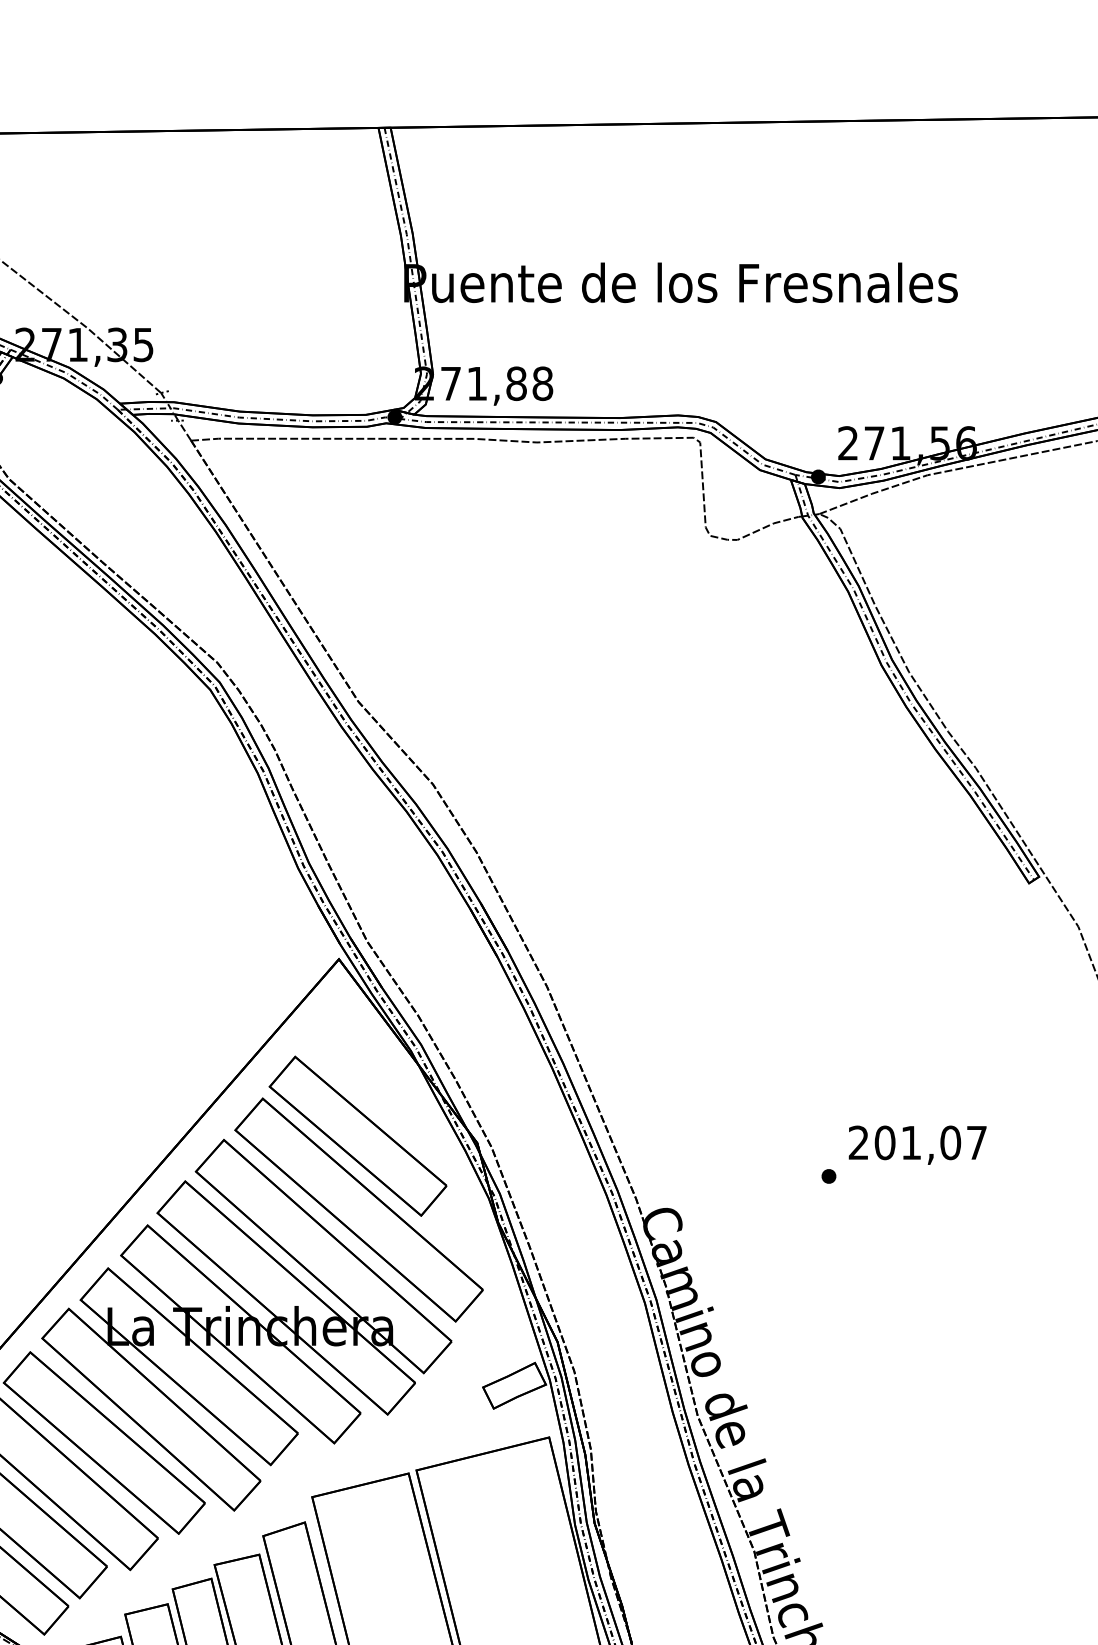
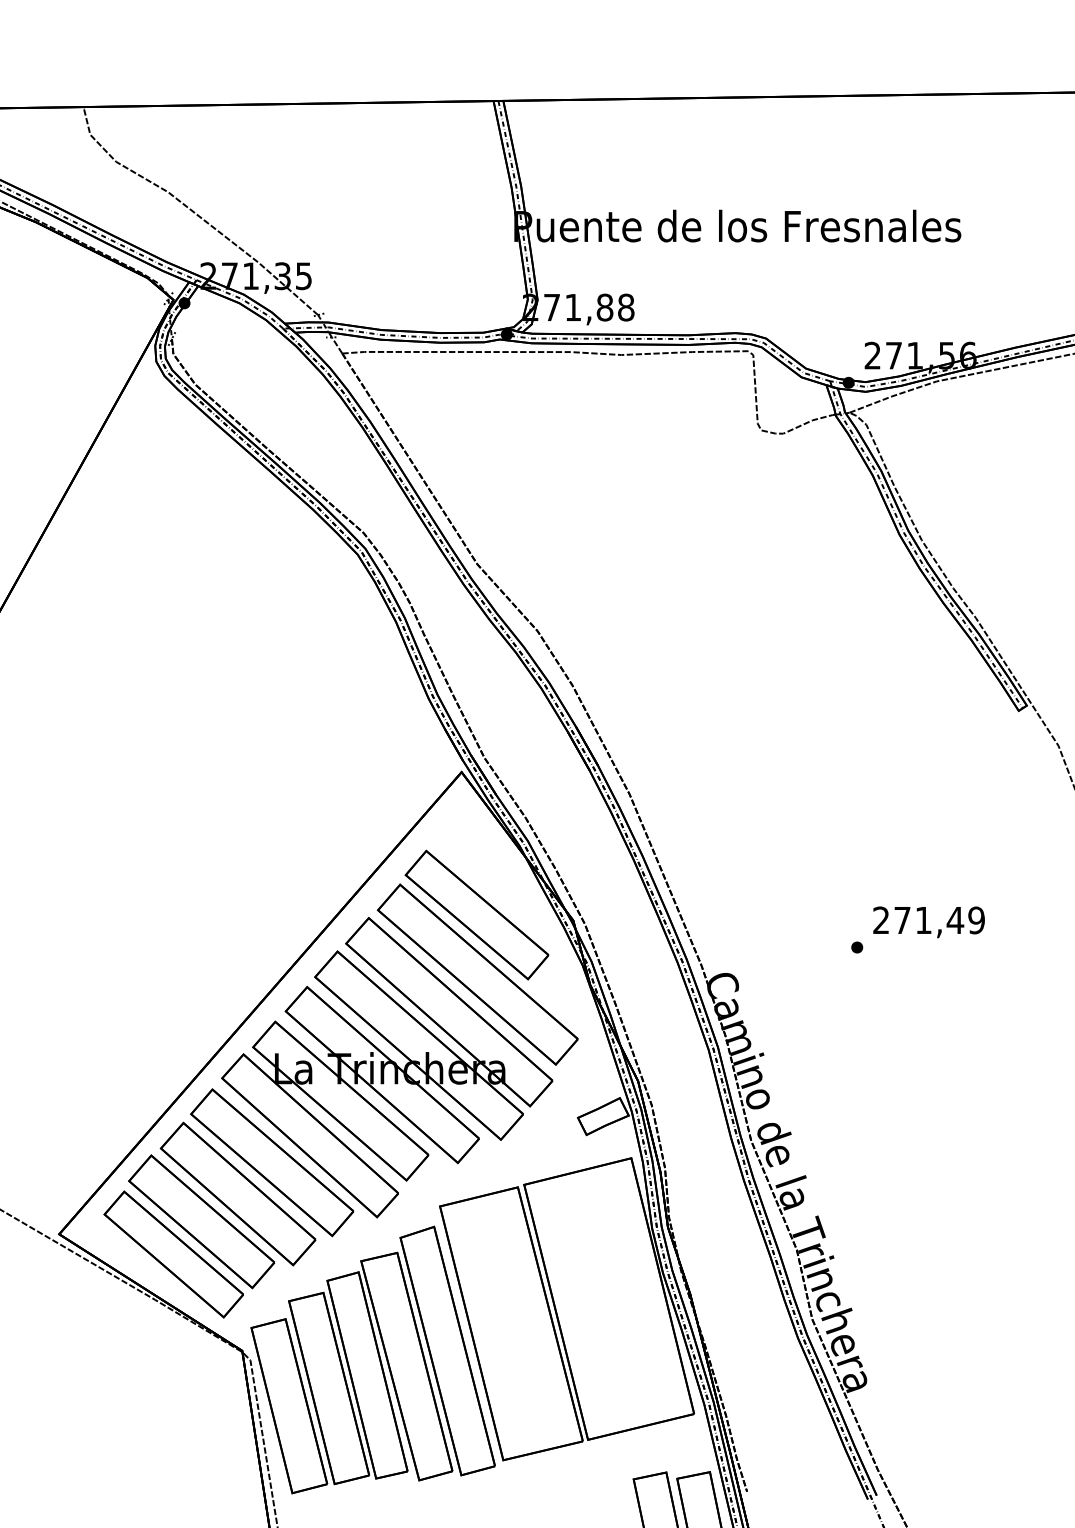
text: (930, 1142) -> (939, 920), 201,07 -> 271,49

